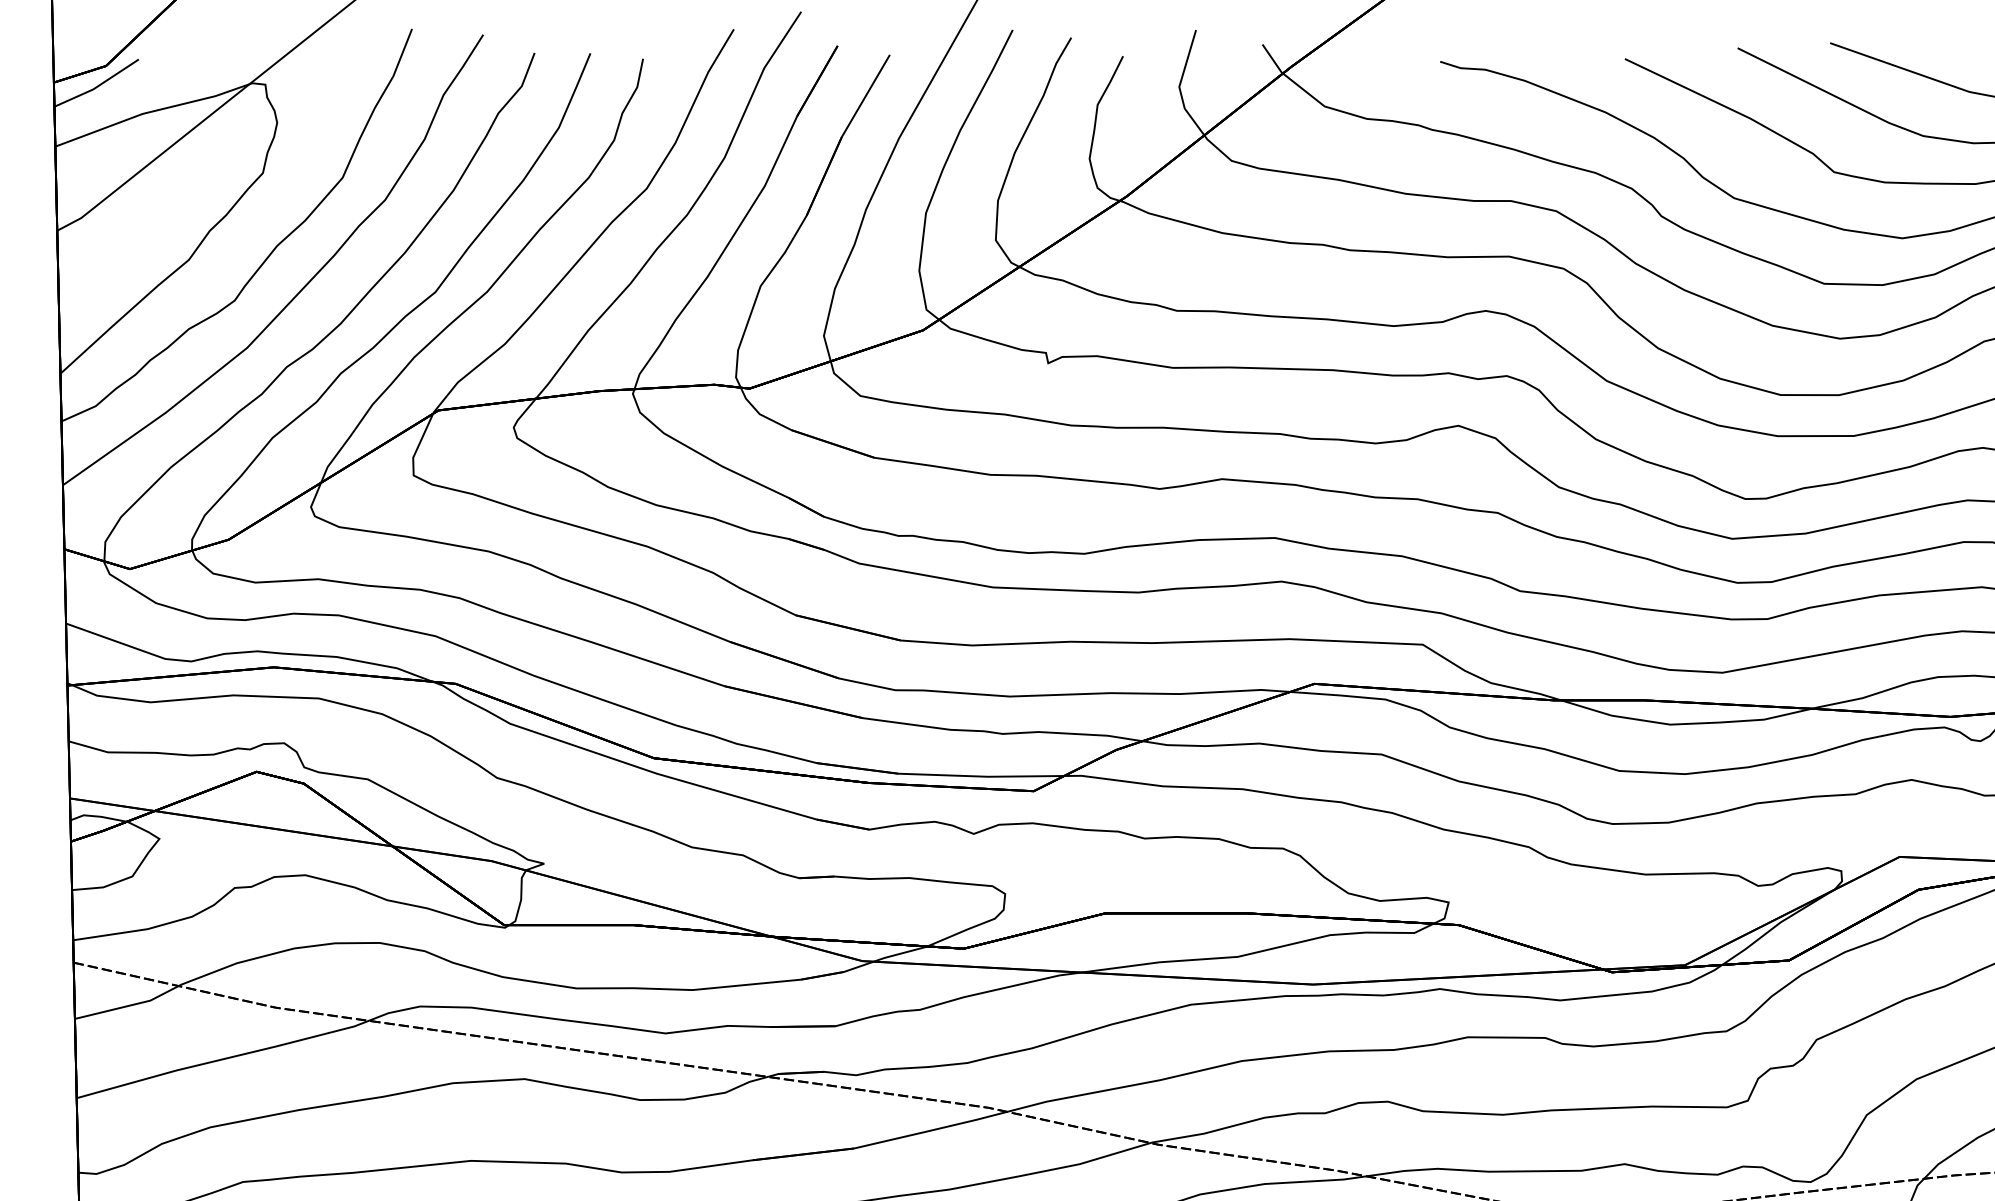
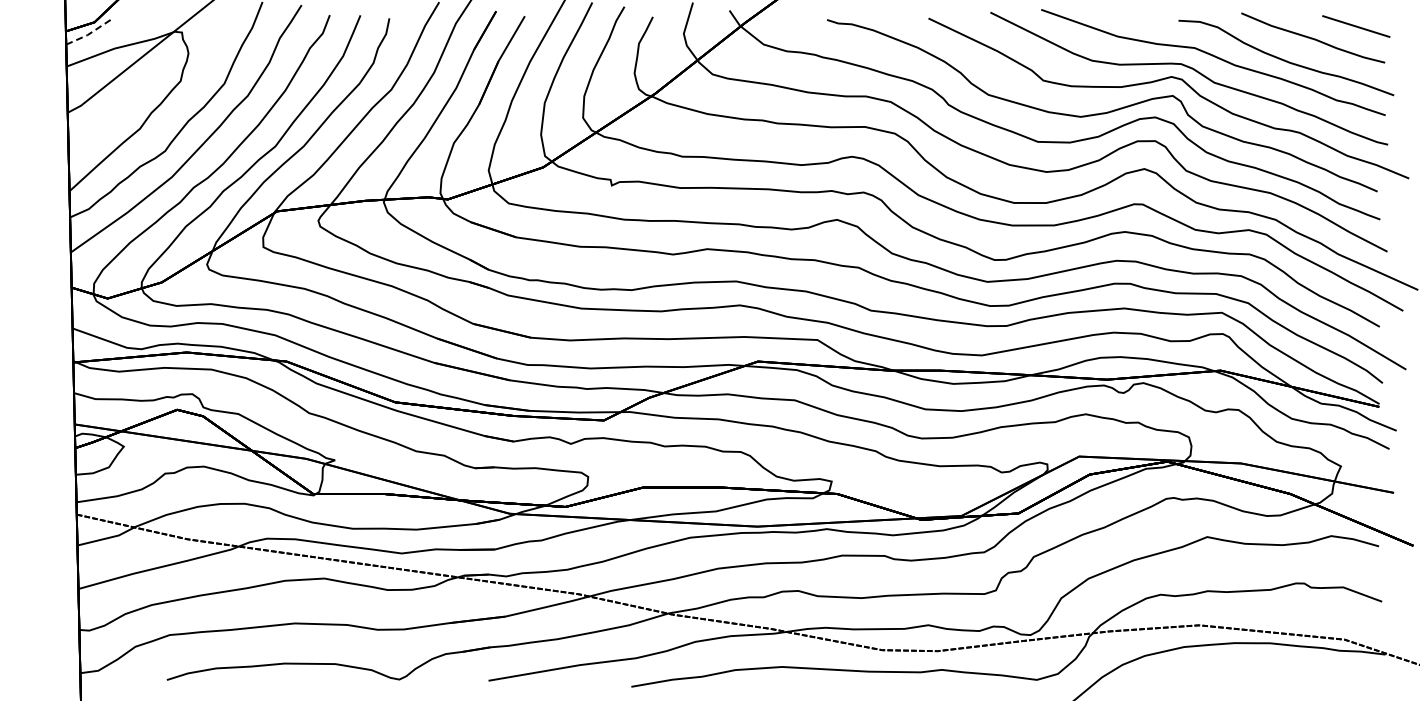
line: (98, 86) -> (90, 33), solid -> dashed

